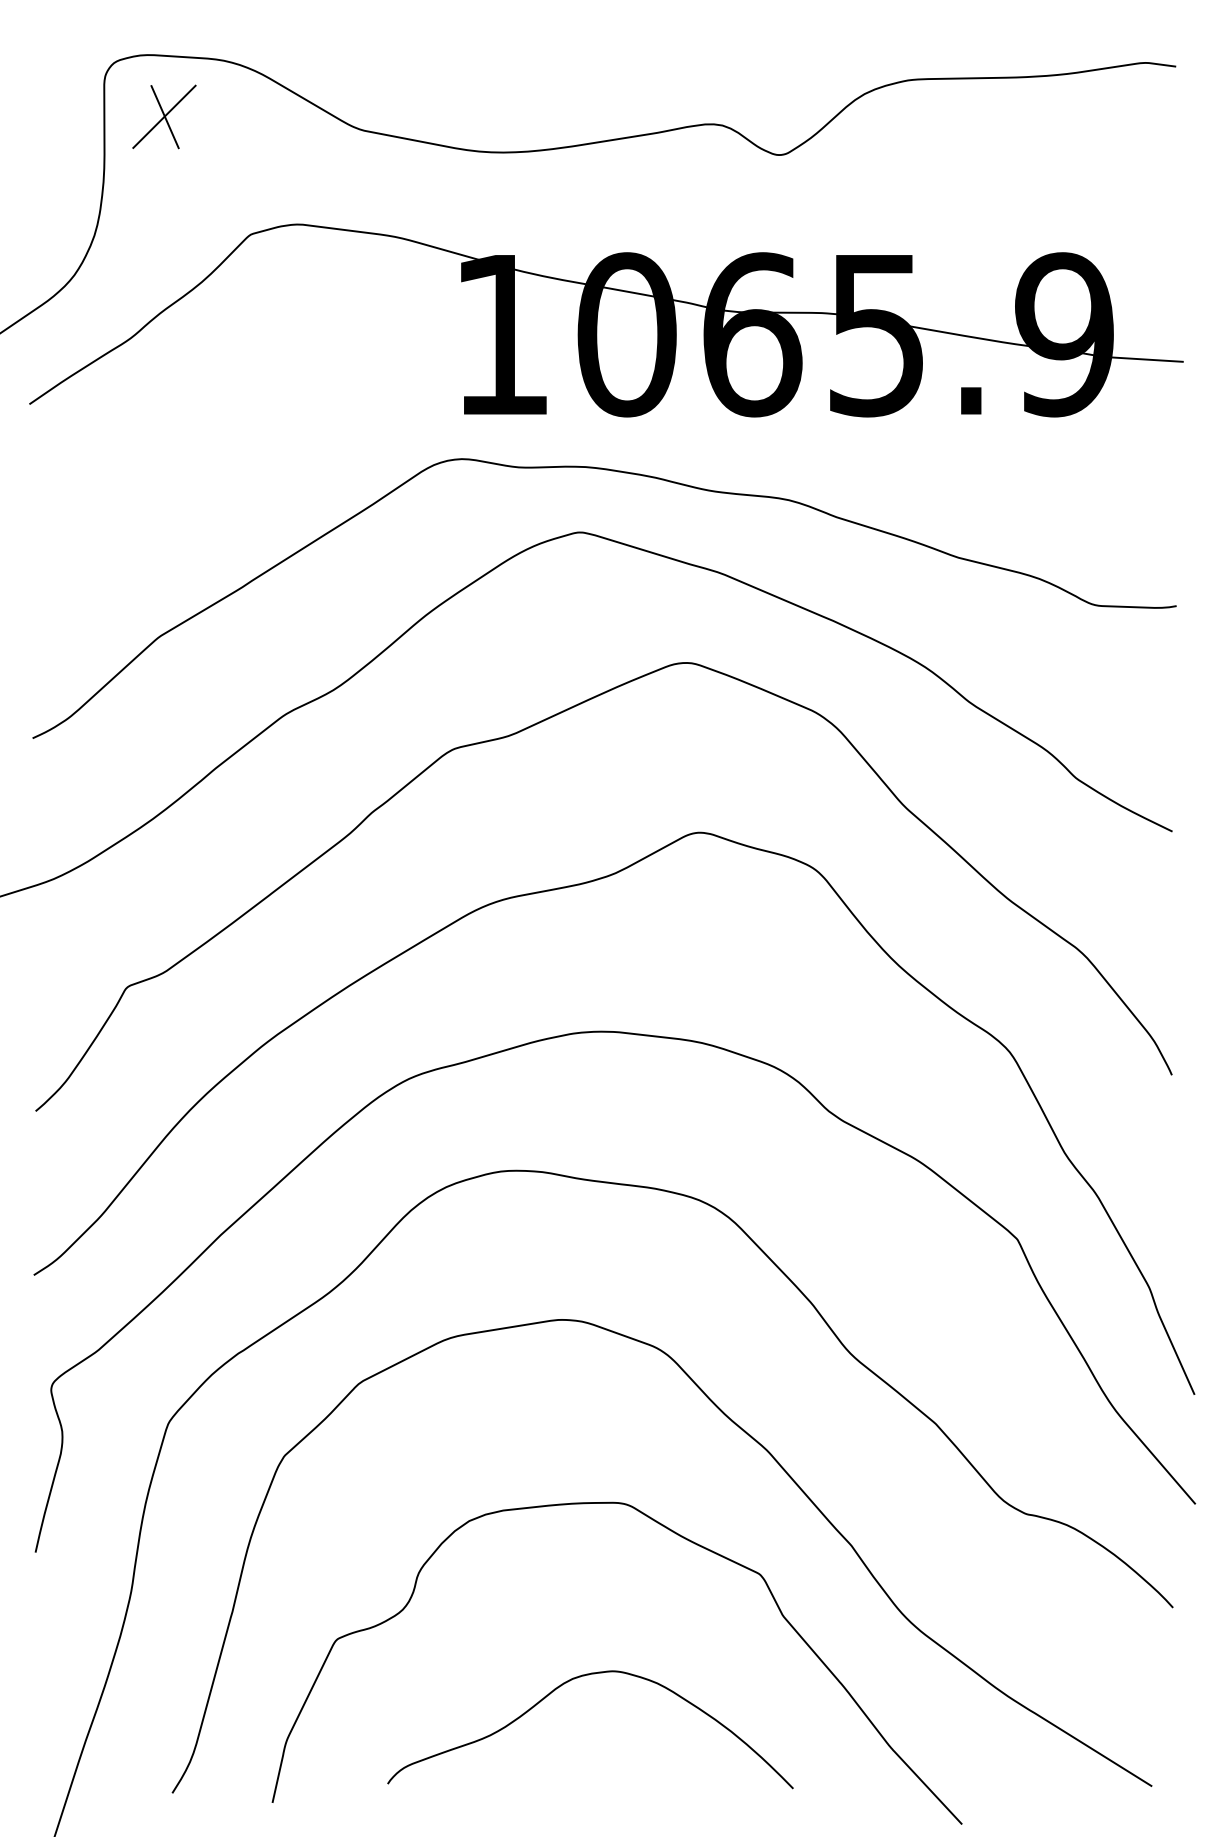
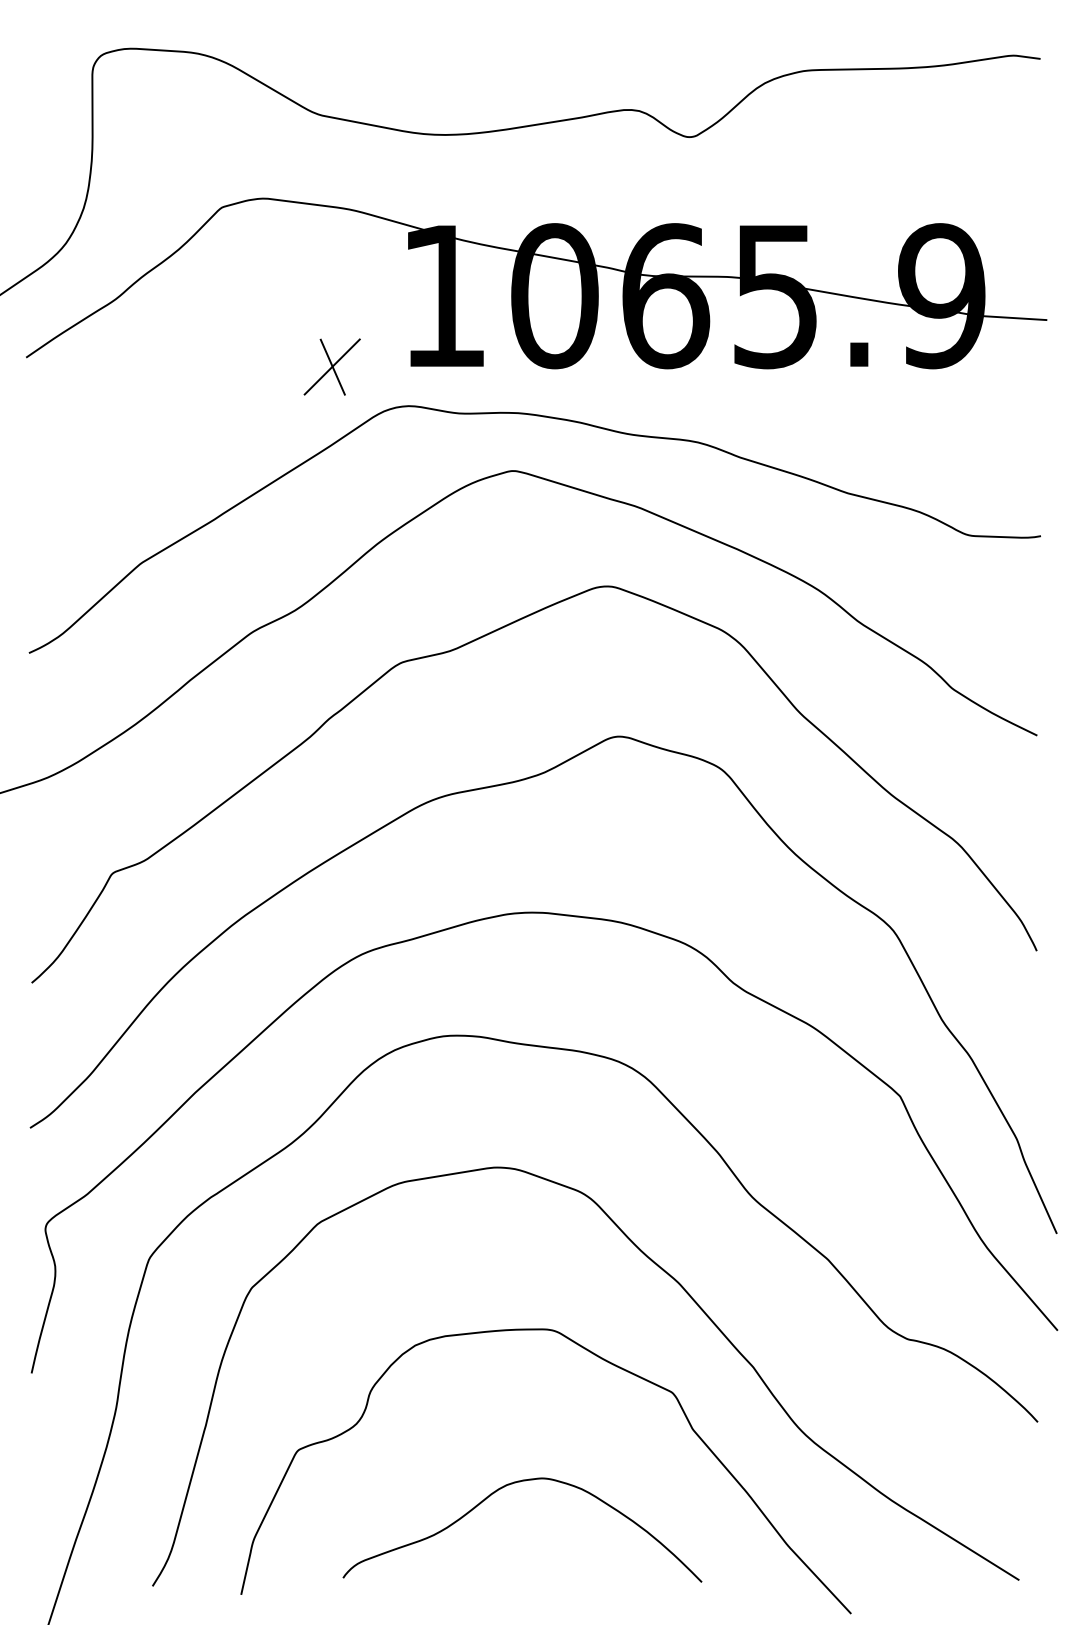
part: (164, 116) -> (332, 366), moved

